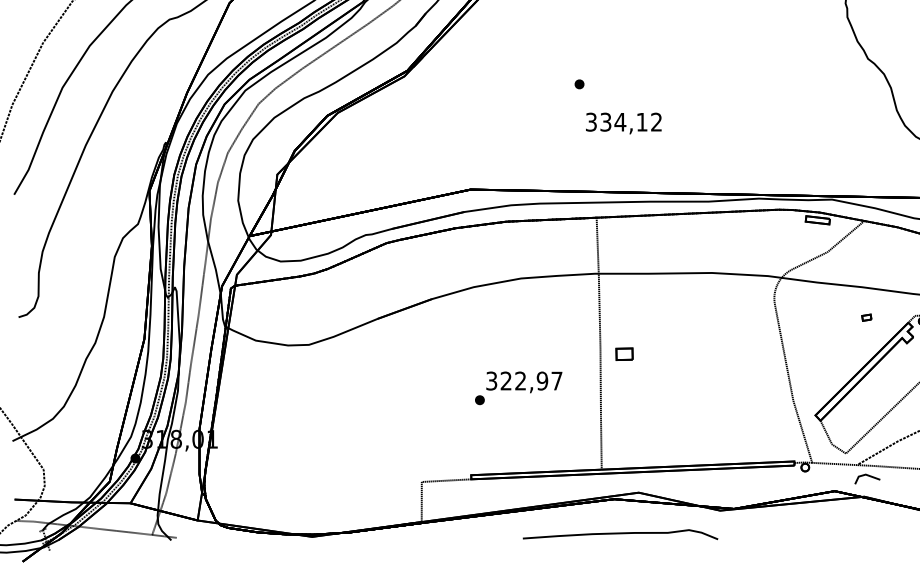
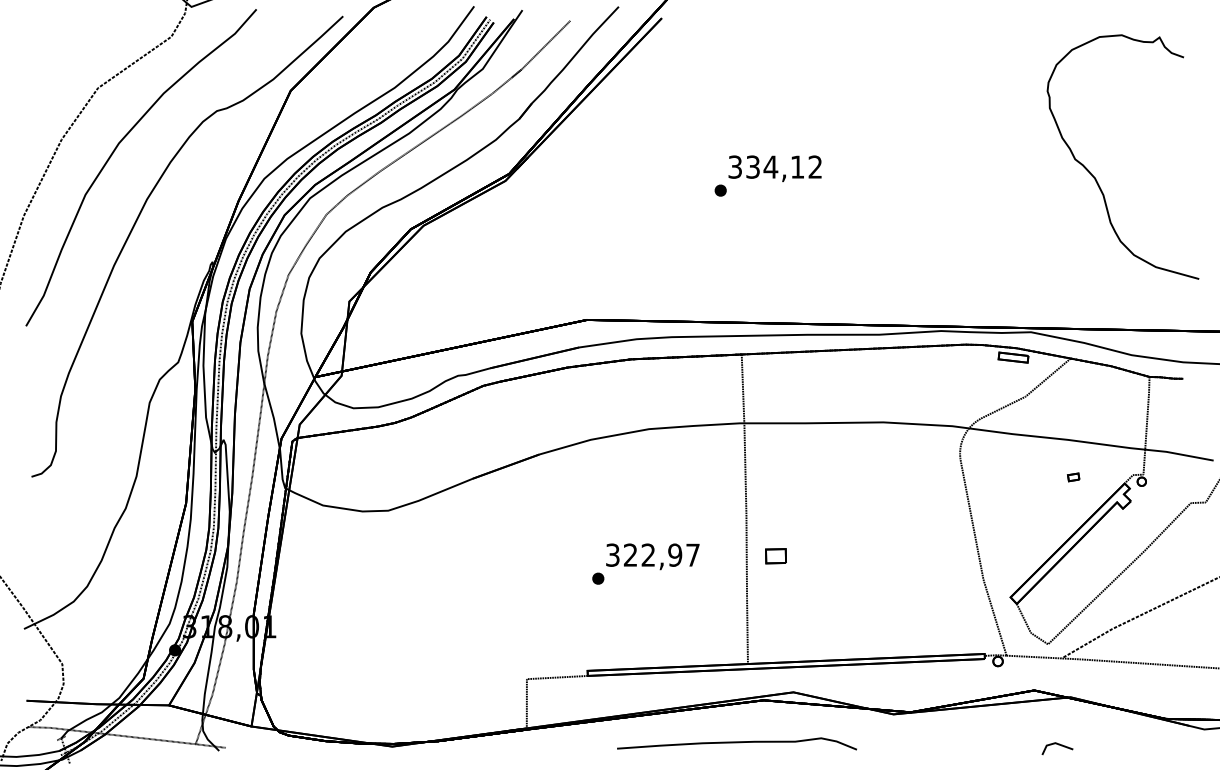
text: (623, 123) -> (774, 168), moved
part: (624, 354) -> (775, 556), moved
line: (868, 476) -> (1058, 745), moved
curve: (620, 534) -> (736, 743), moved

